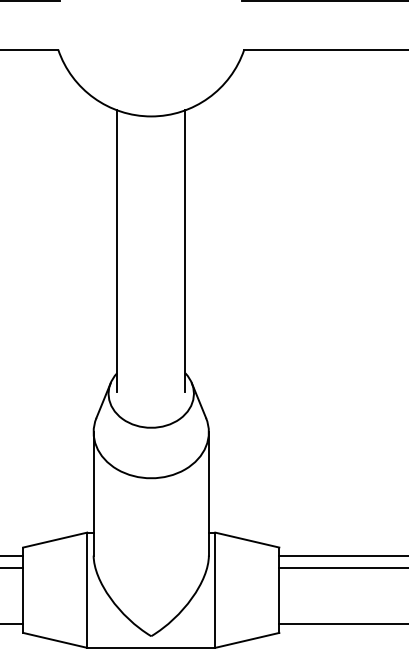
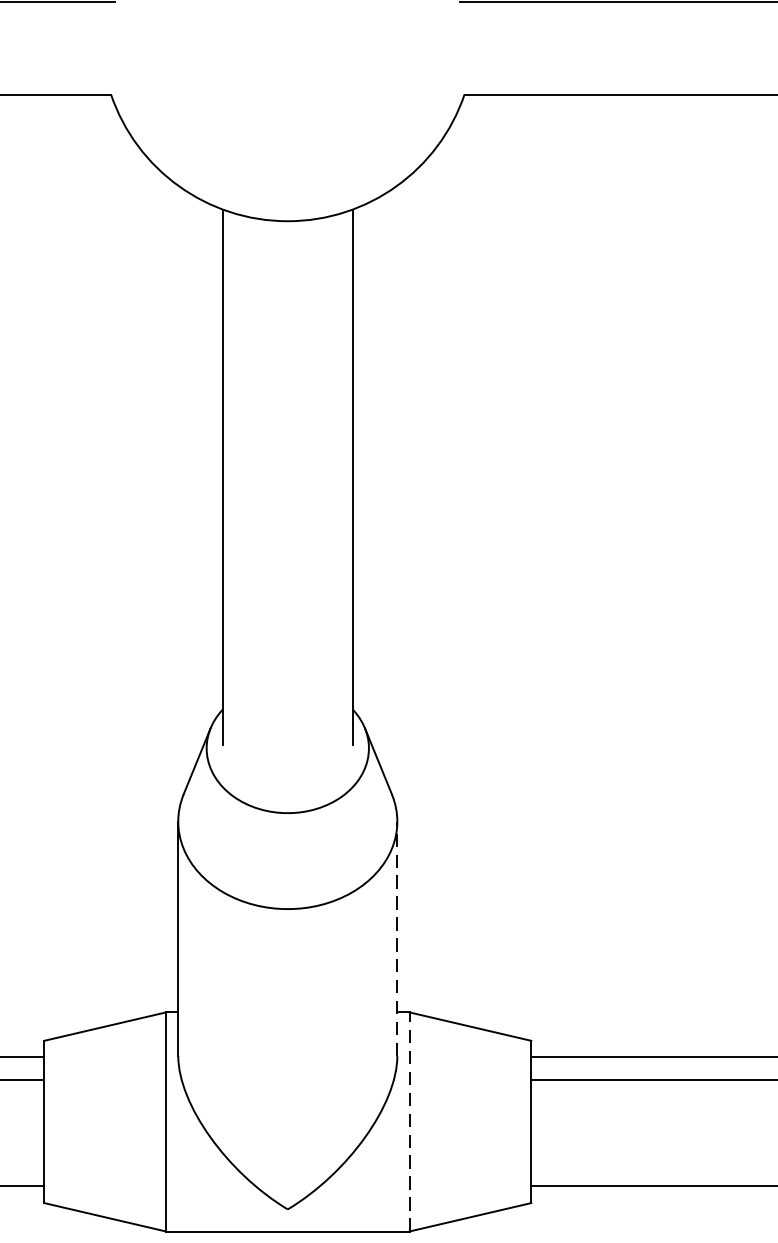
line: (208, 493) -> (396, 938), solid -> dashed
line: (215, 590) -> (409, 1122), solid -> dashed

